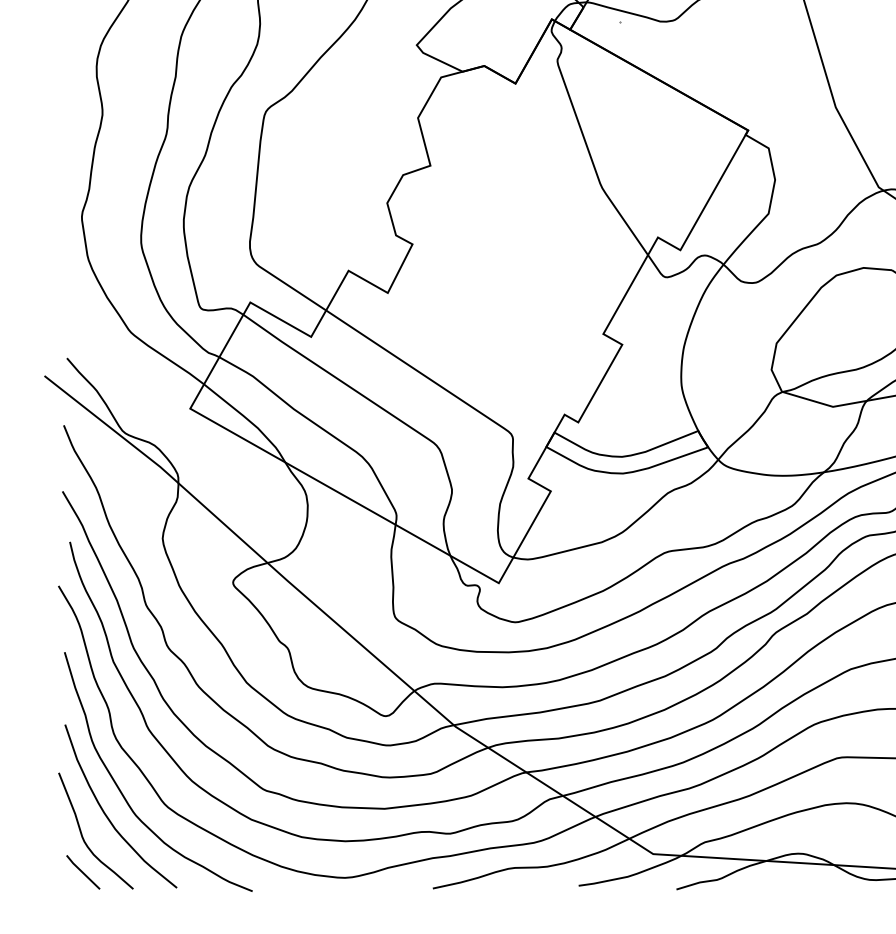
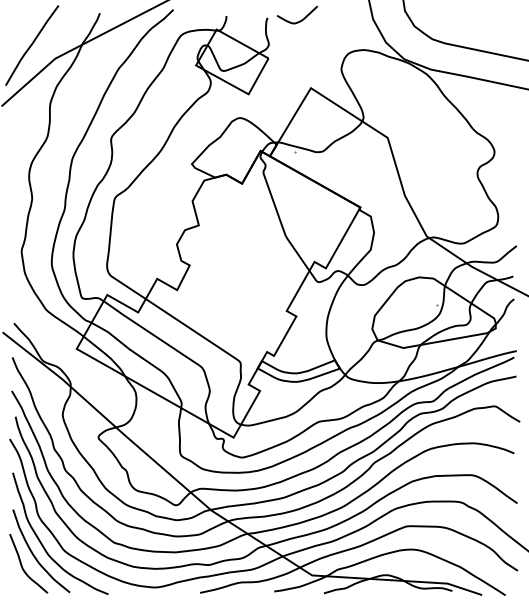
line: (83, 871) -> (22, 584), removed

